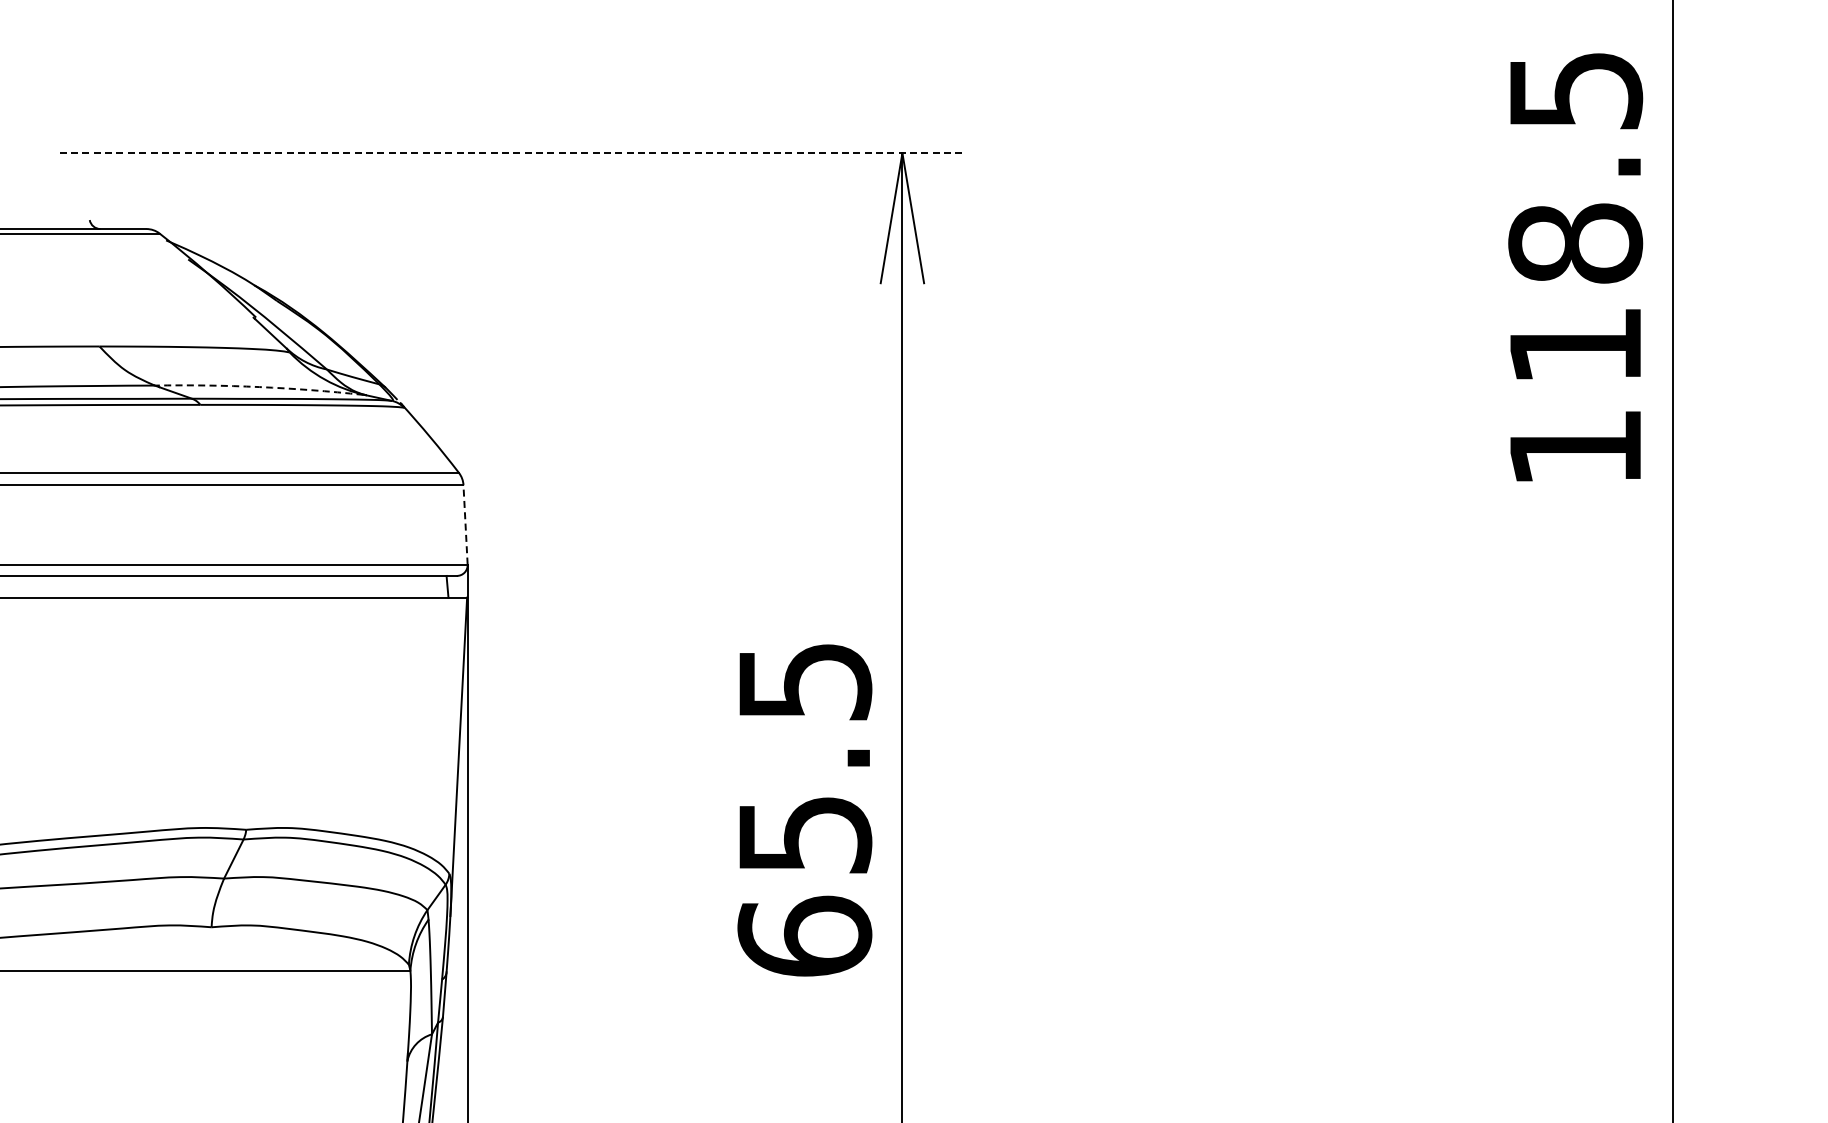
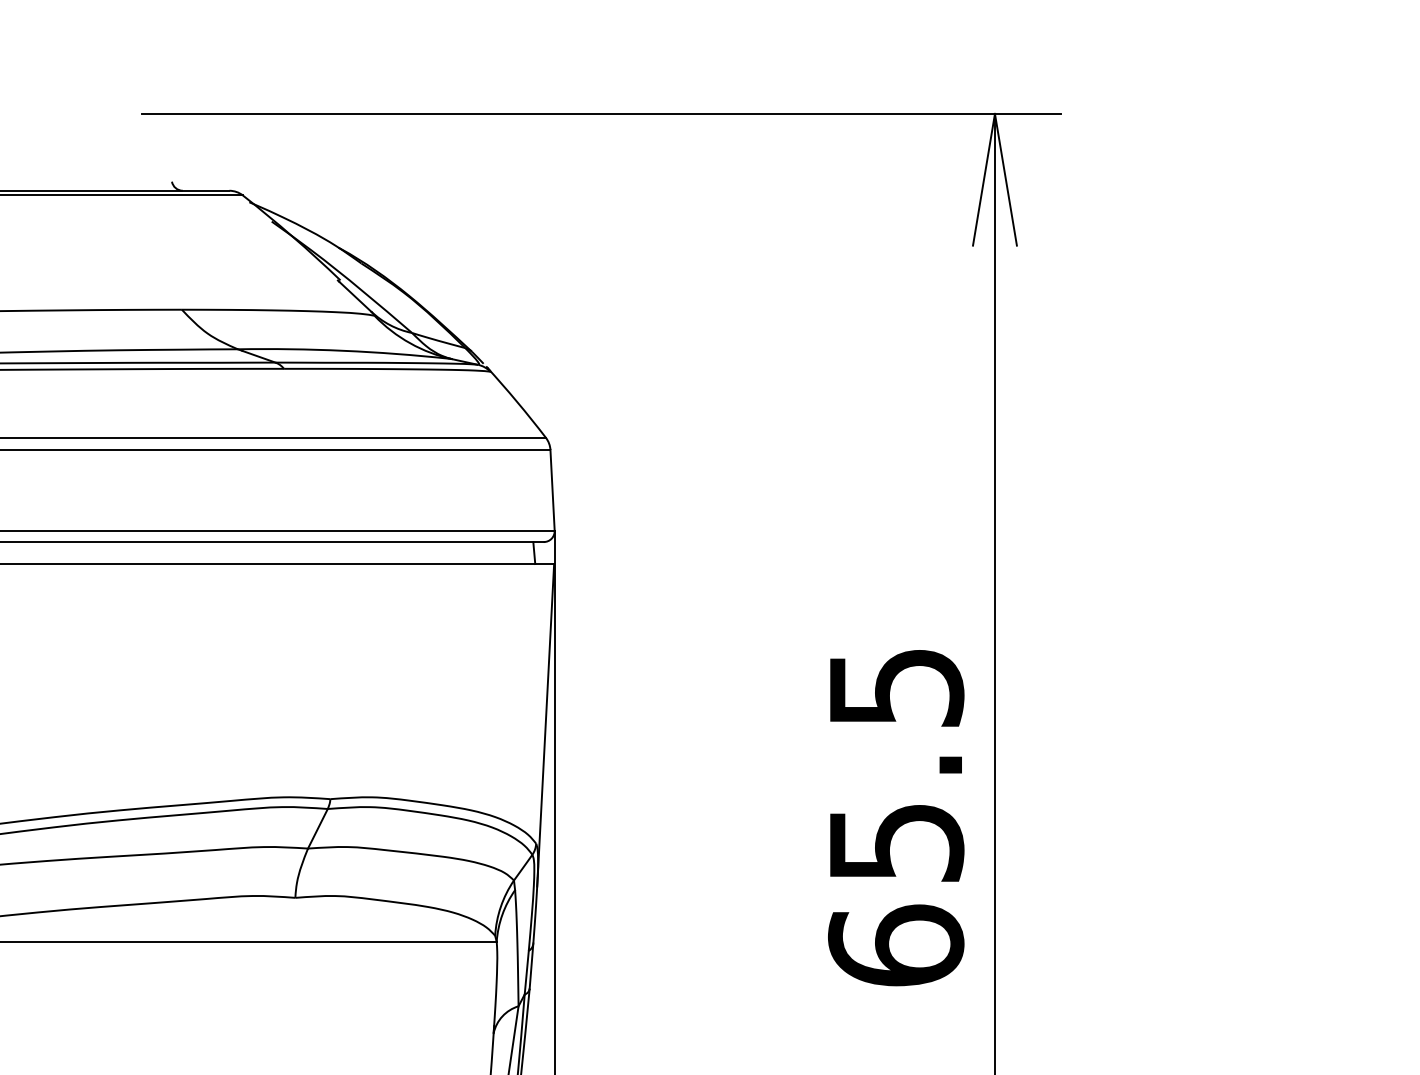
line: (513, 153) -> (601, 114), dashed -> solid
arc: (259, 387) -> (343, 351), dashed -> solid
line: (465, 524) -> (552, 489), dashed -> solid
text: (804, 810) -> (895, 818), moved

